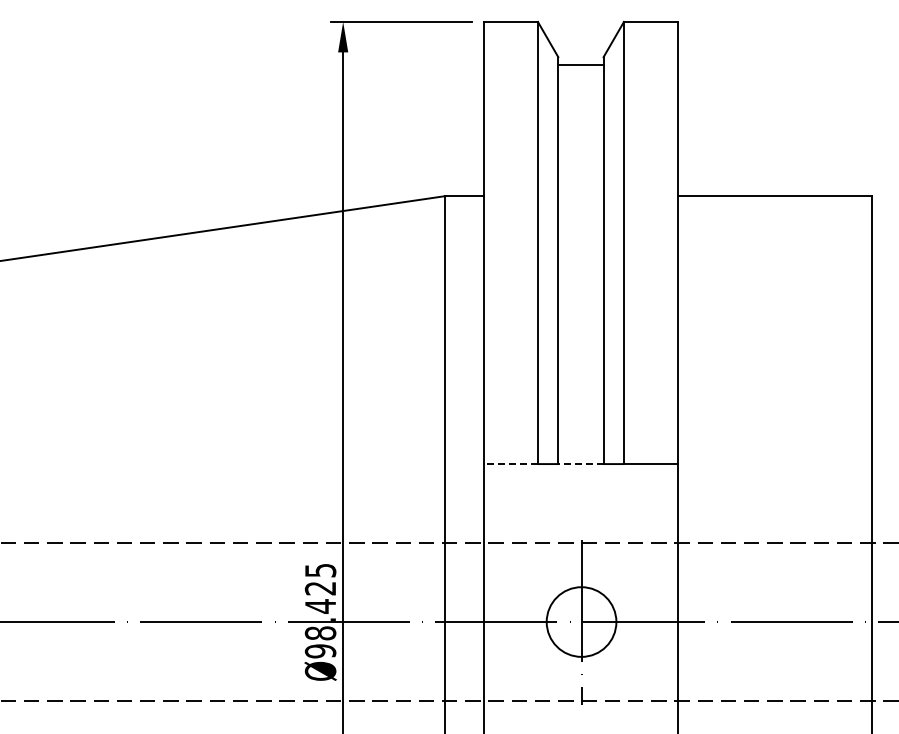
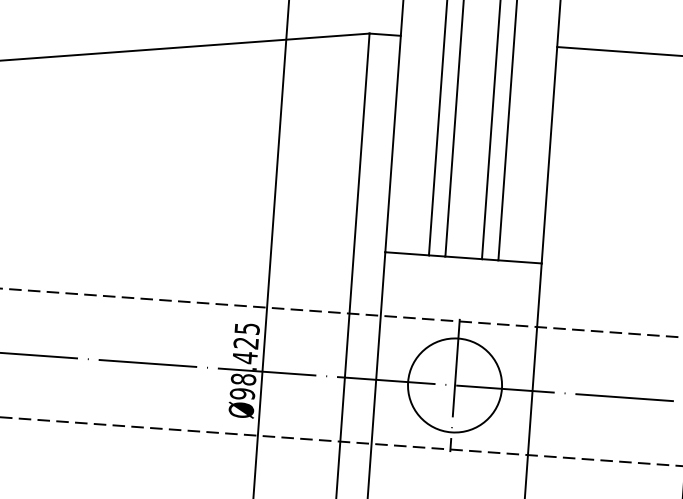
line: (510, 464) -> (406, 254), dashed -> solid
line: (580, 464) -> (463, 258), dashed -> solid
circle: (581, 621) -> (455, 385), size x1.67

